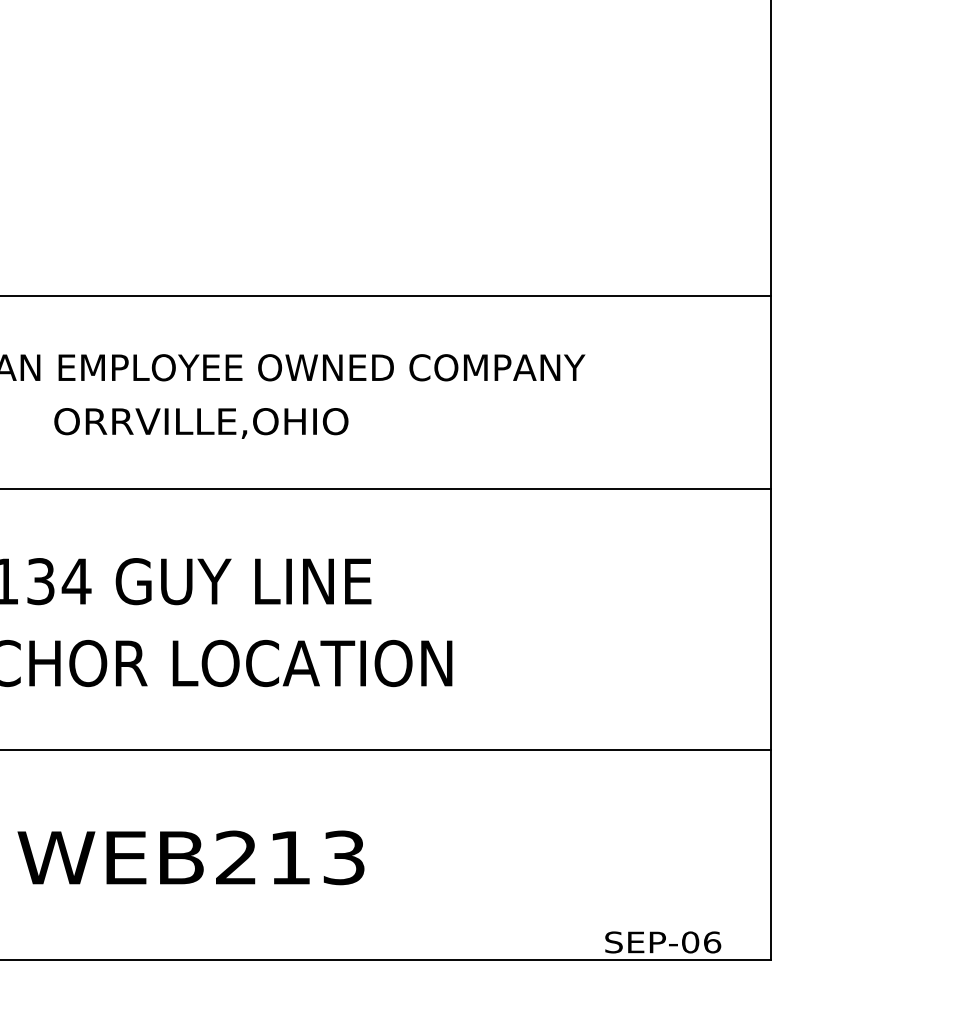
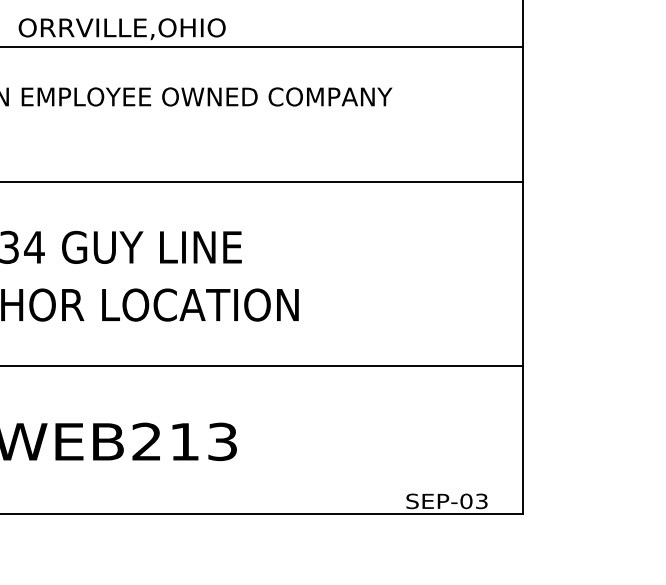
text: (201, 423) -> (122, 29), moved
text: (712, 942) -> (481, 501), SEP-06 -> SEP-03

